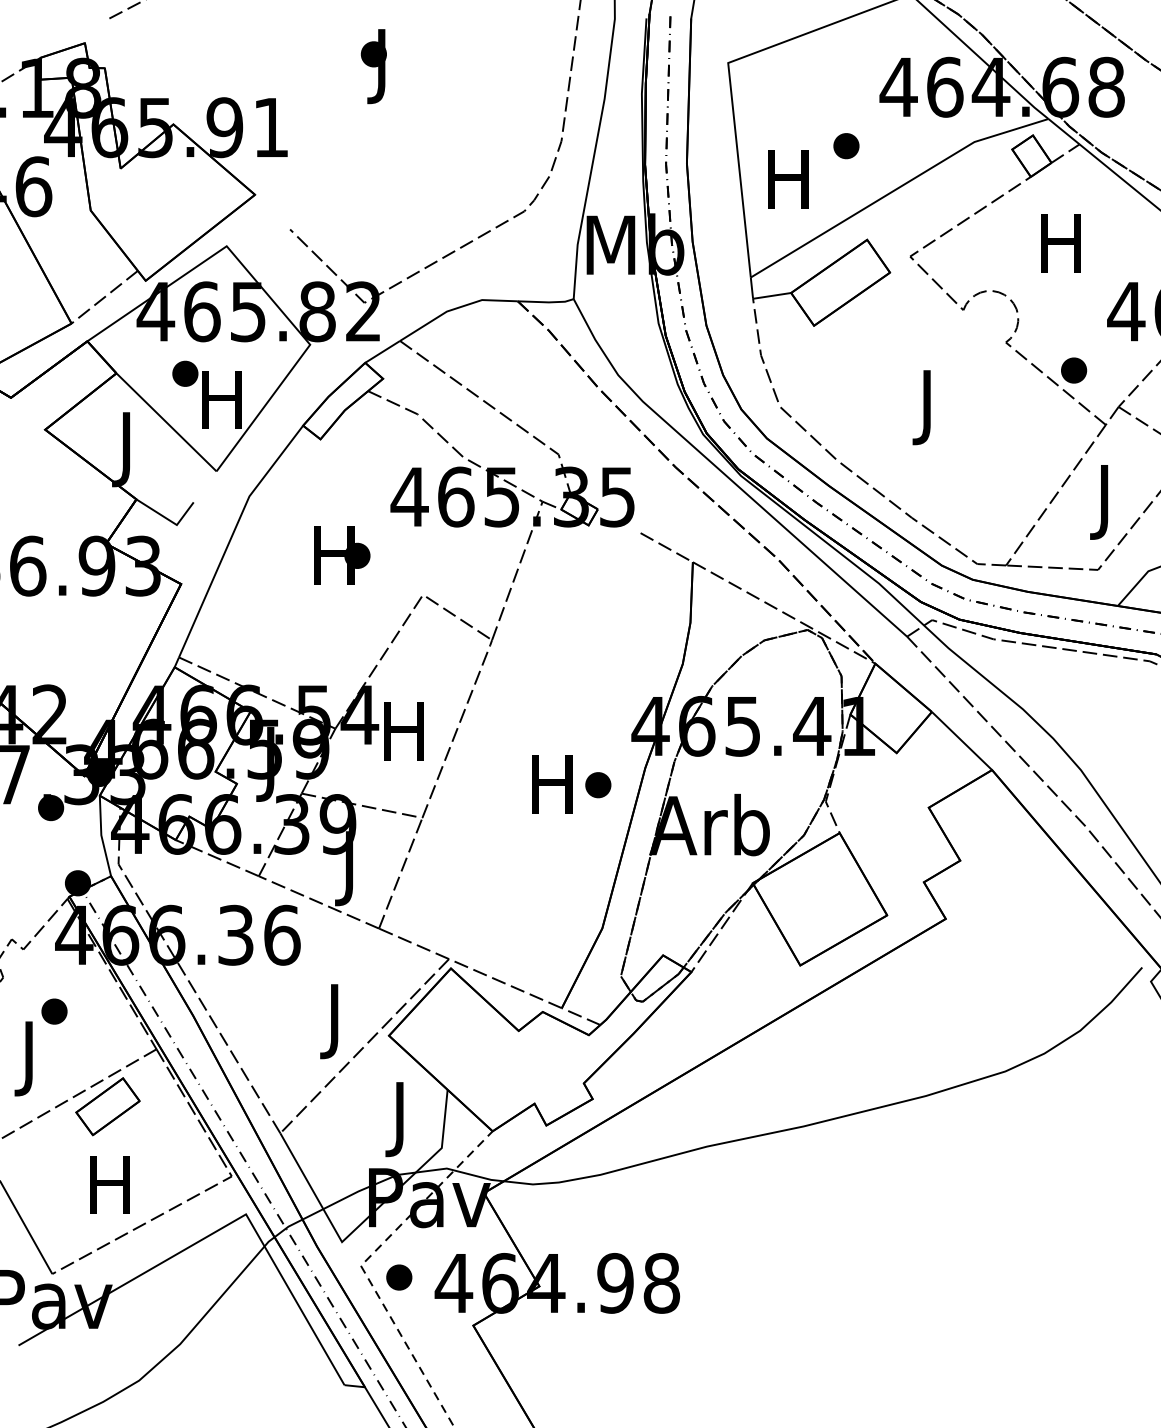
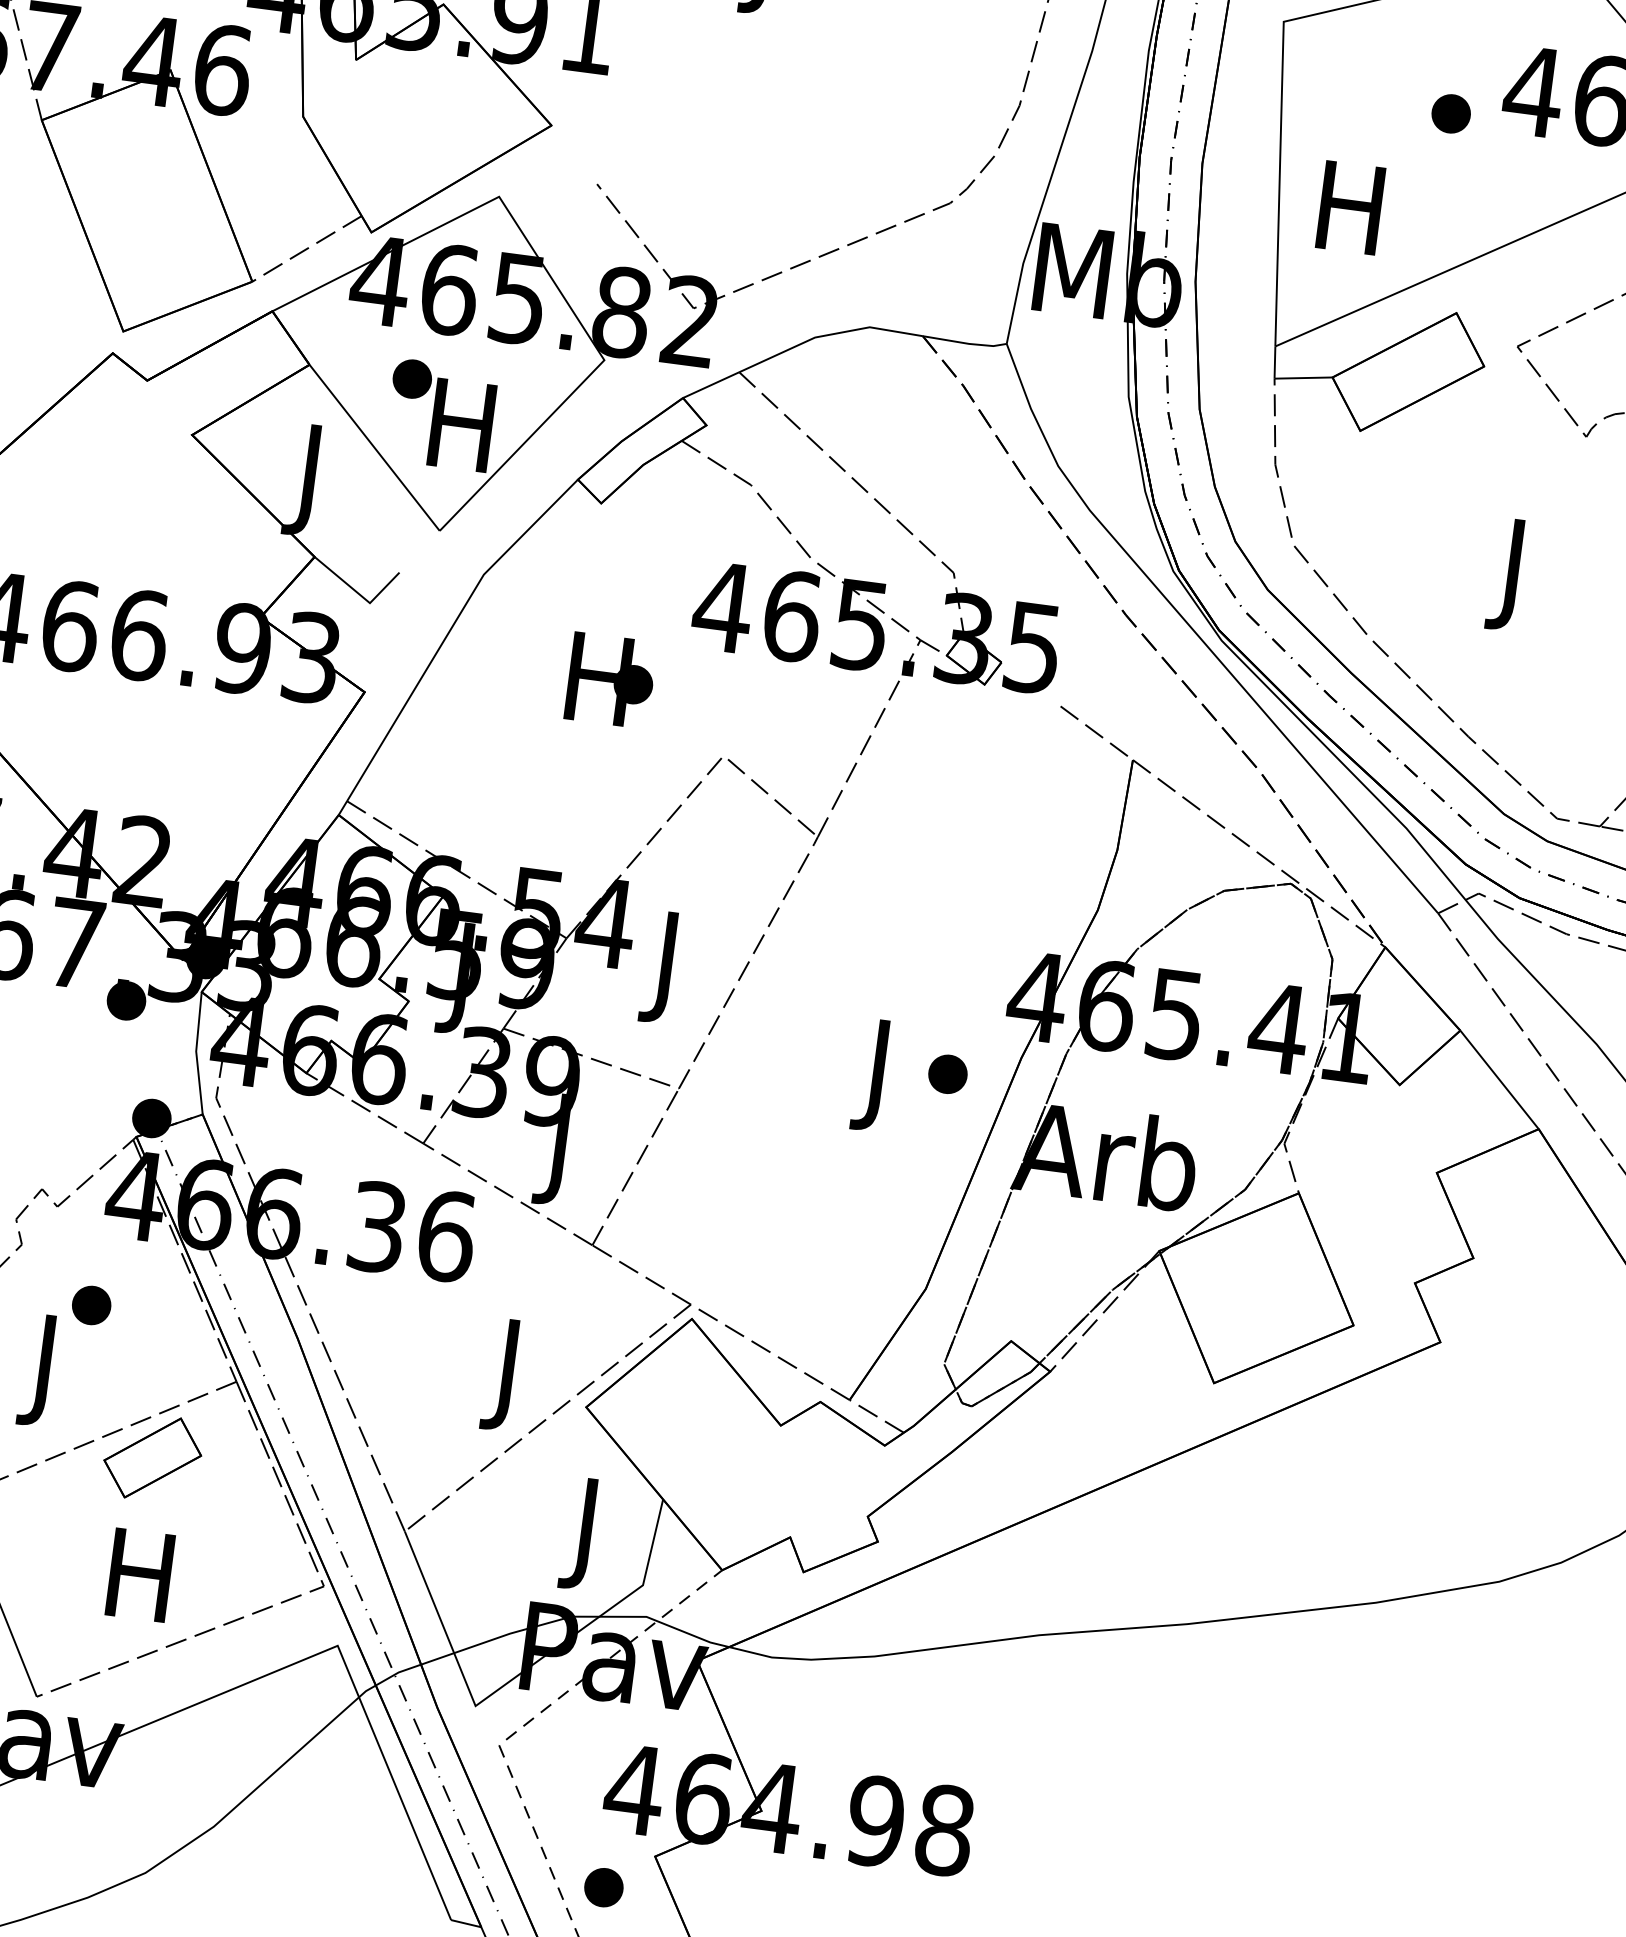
part: (846, 146) -> (1451, 114), moved
text: (403, 739) -> (666, 967), H -> J
text: (552, 791) -> (878, 1074), H -> J
part: (399, 1277) -> (604, 1887), moved

